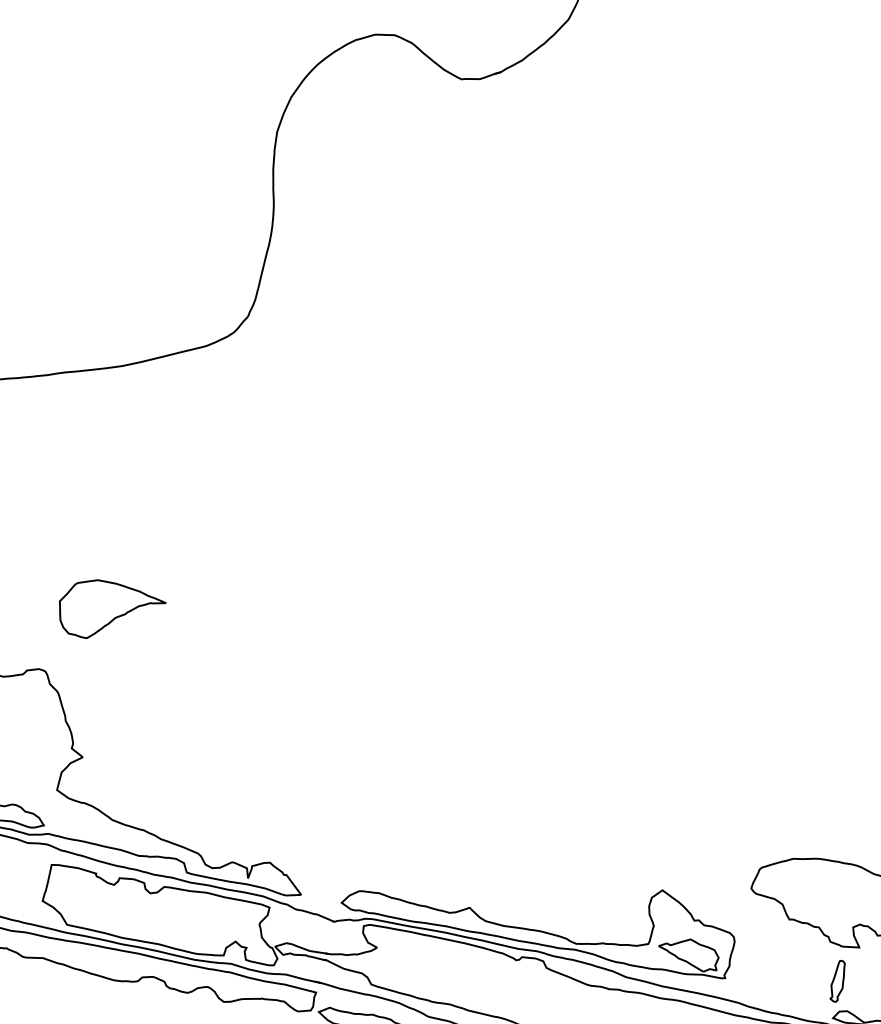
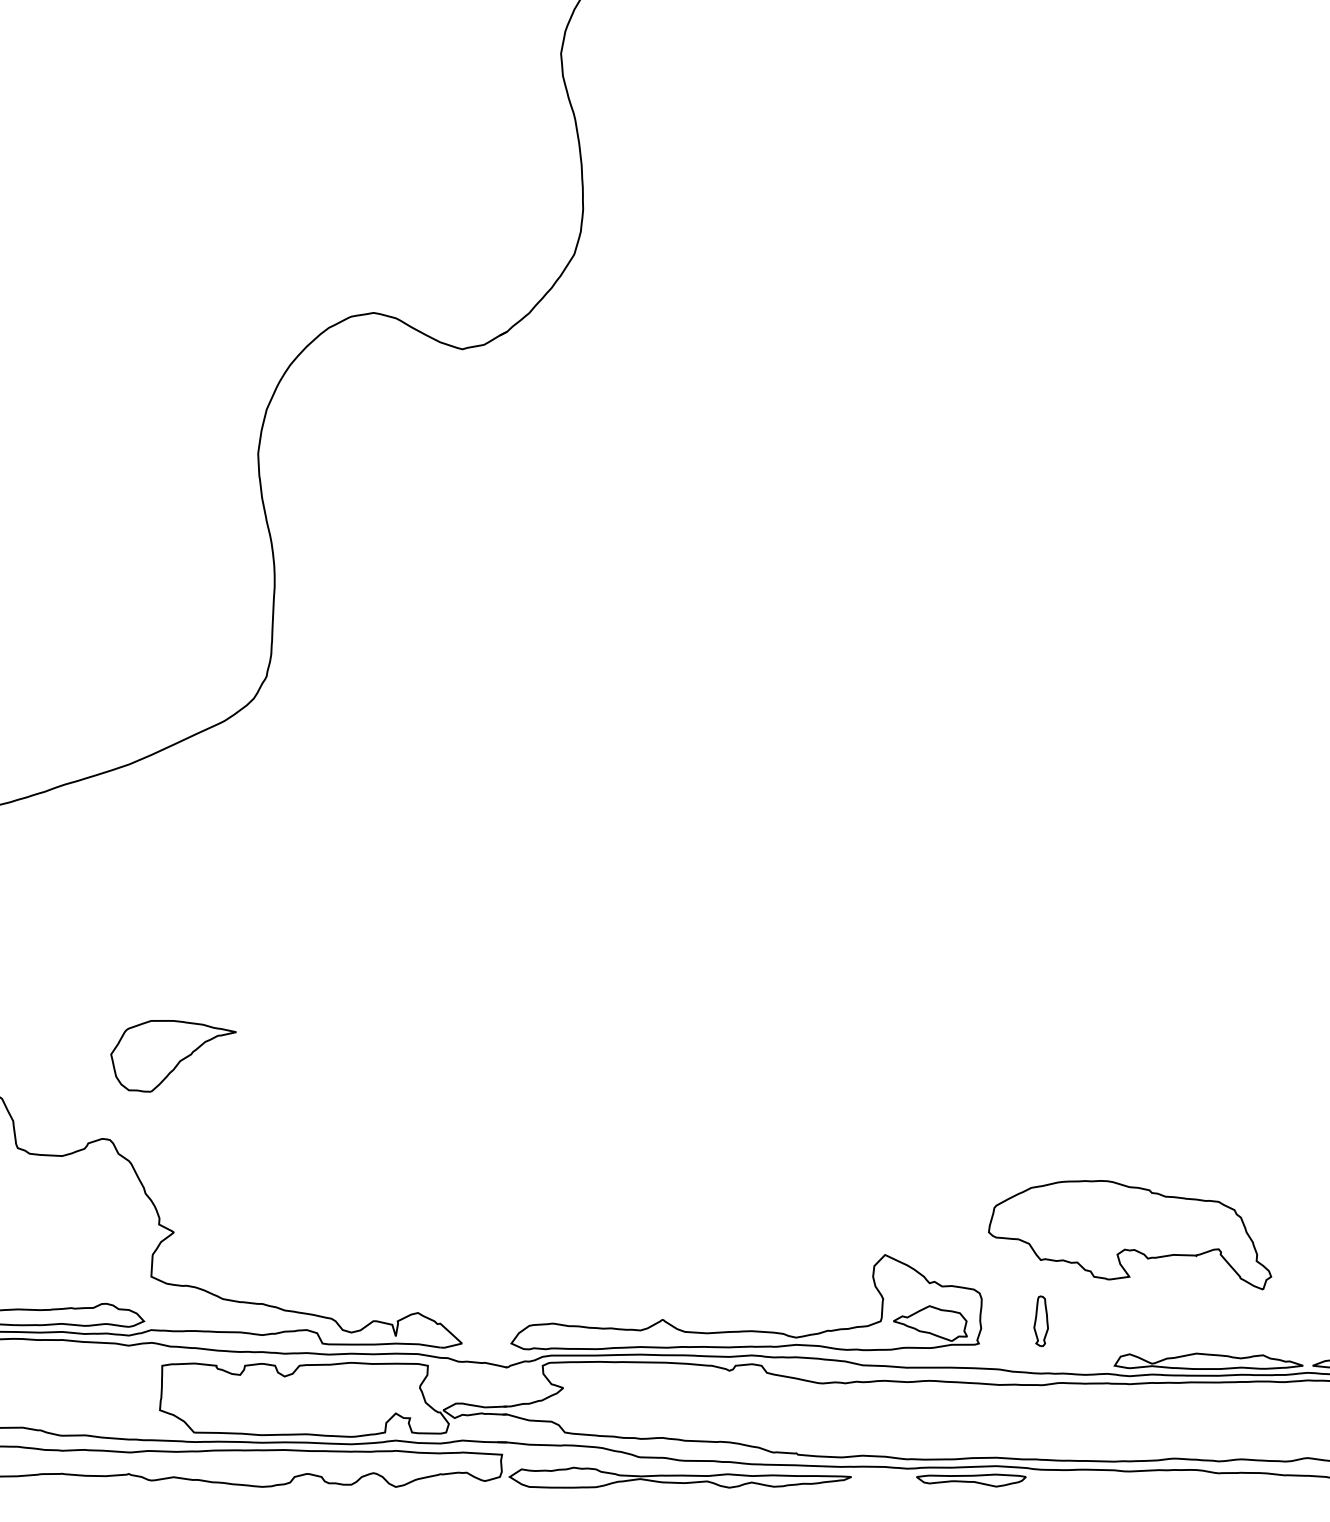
part: (837, 981) -> (1040, 1321), moved

